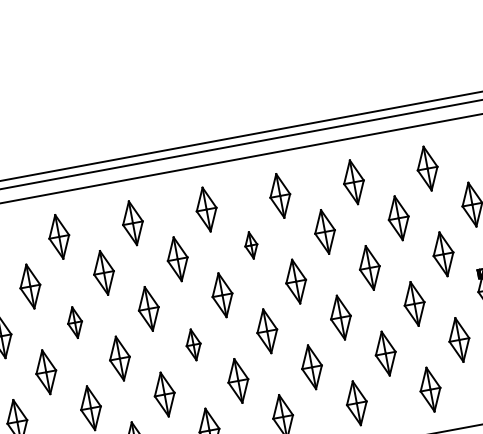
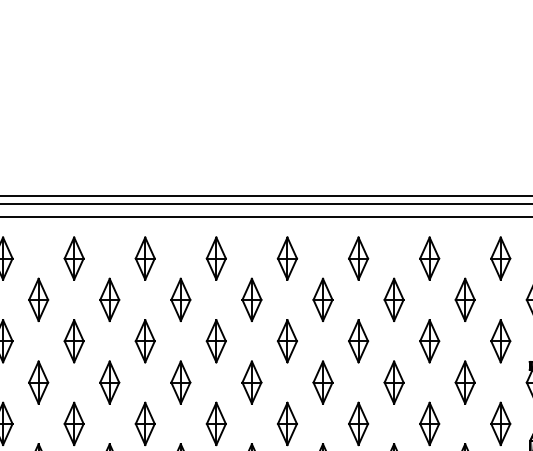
part: (250, 245) -> (322, 299), size x1.67
part: (74, 322) -> (144, 341), size x1.43
part: (193, 344) -> (251, 382), size x1.43

